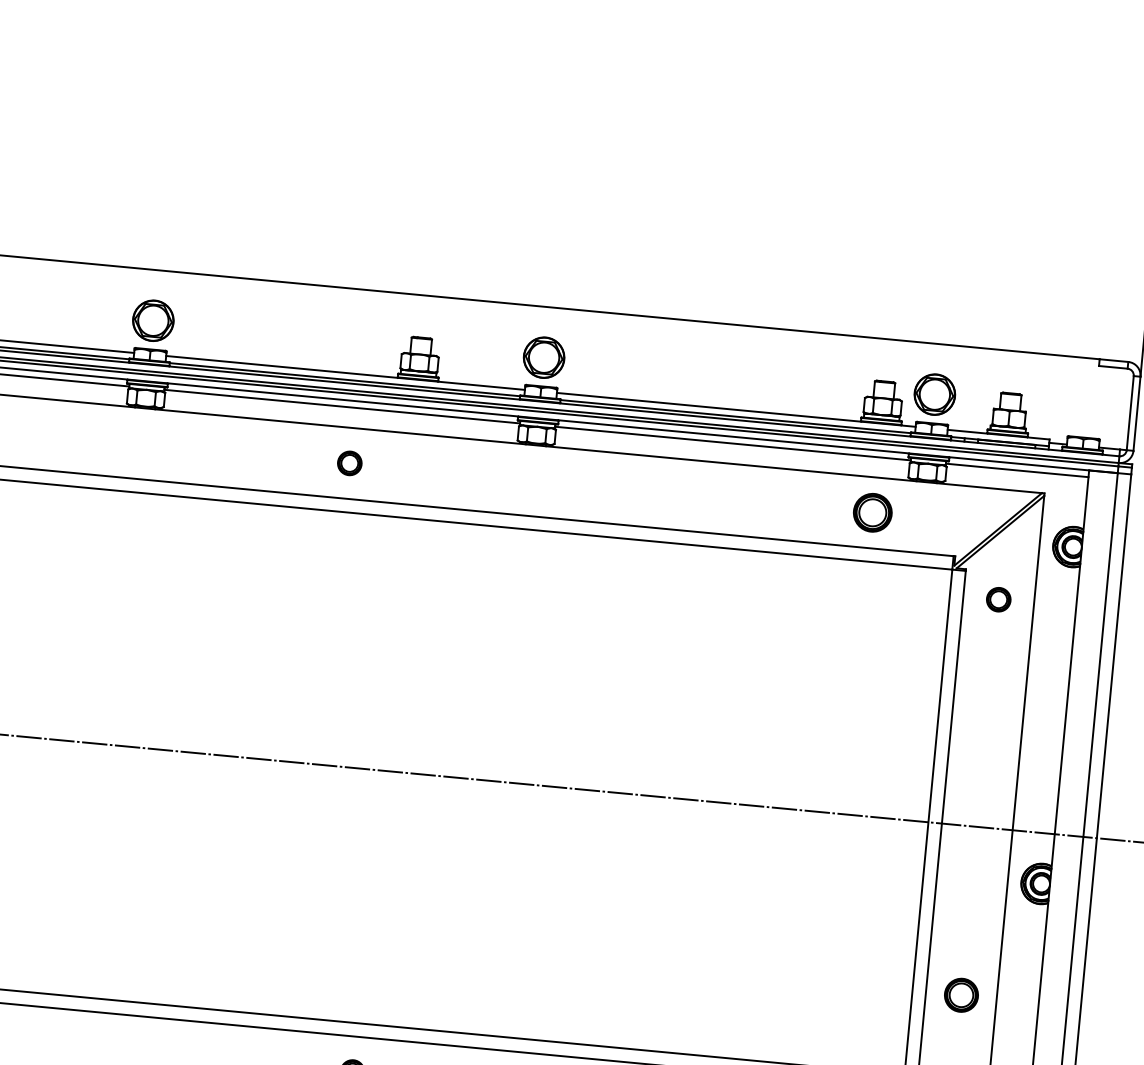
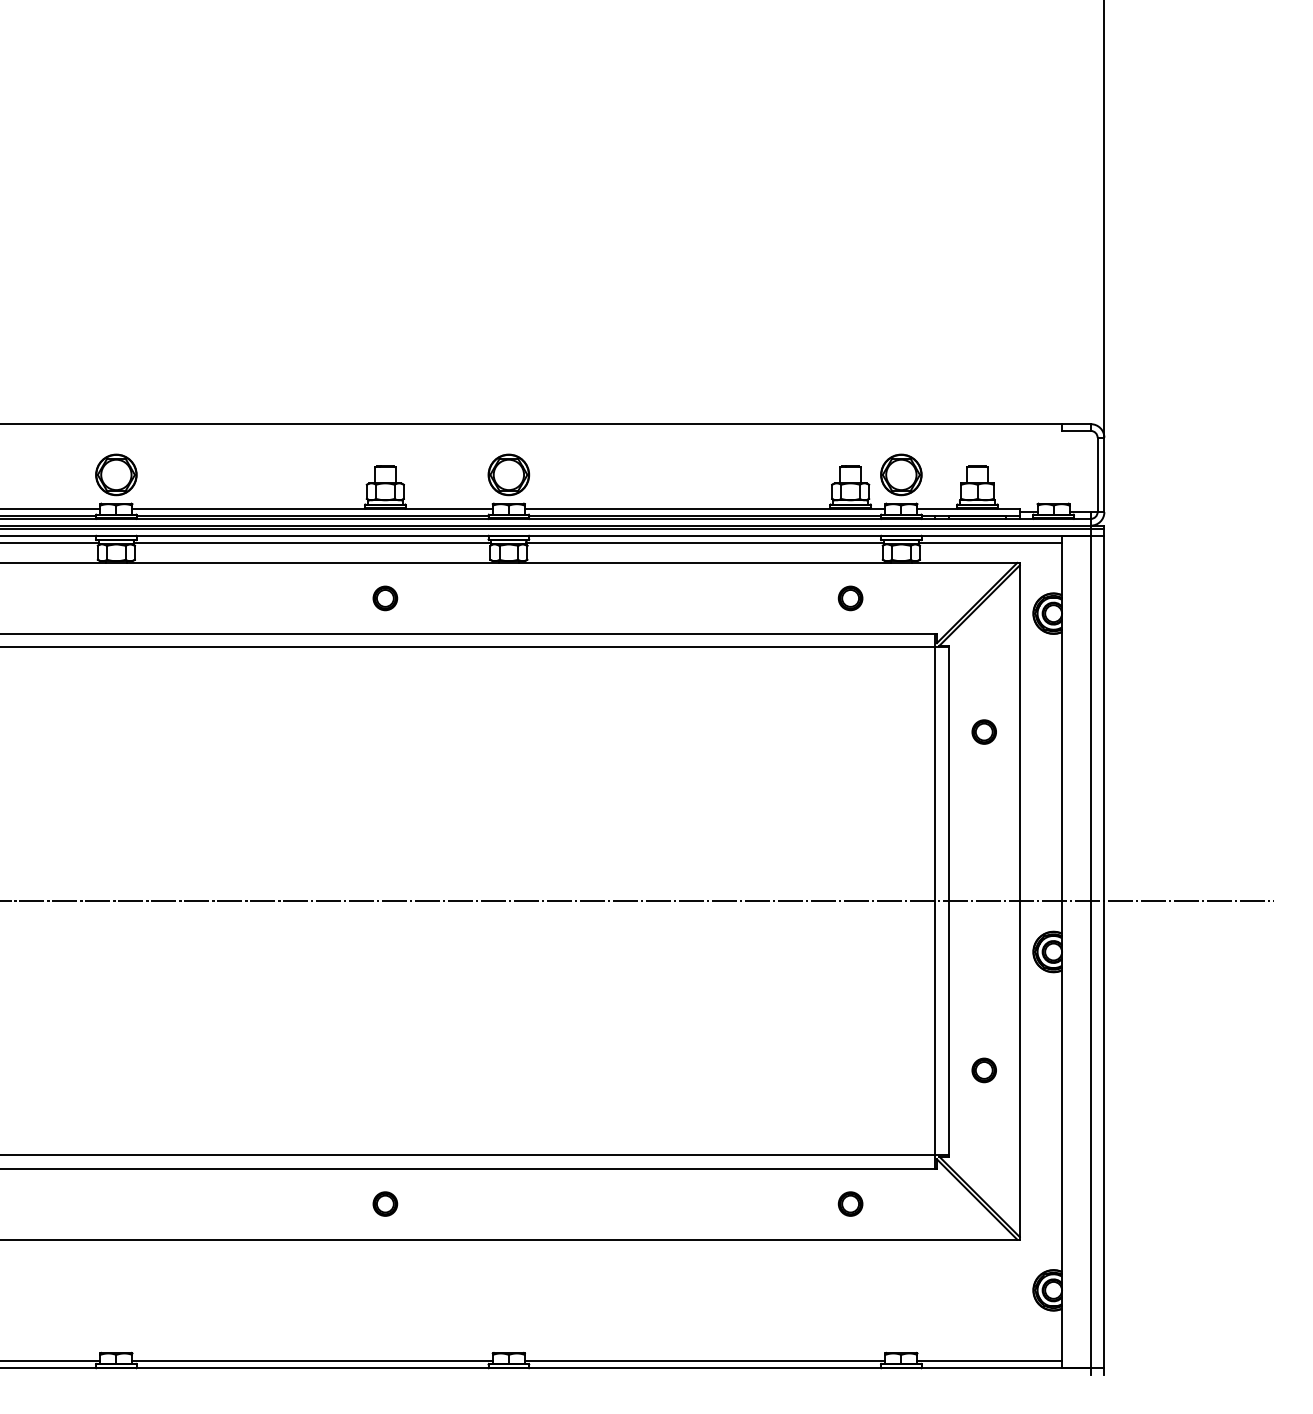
part: (349, 463) -> (385, 598), moved
part: (872, 512) -> (850, 598), size x0.62
part: (998, 599) -> (983, 731), moved
part: (960, 995) -> (983, 1070), size x0.71

